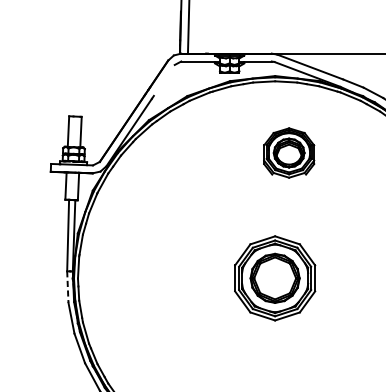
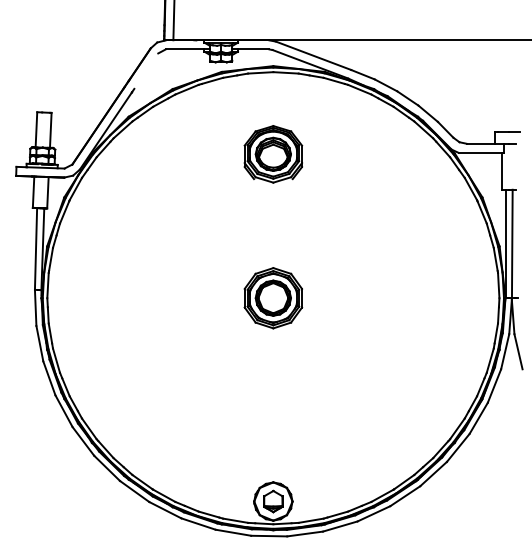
part: (289, 153) -> (273, 154), moved
part: (275, 278) -> (273, 298), size x0.62
line: (67, 287) -> (35, 308), dashed -> solid

